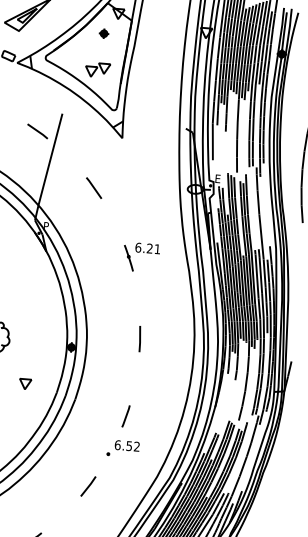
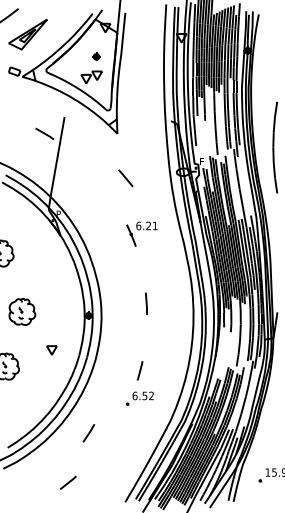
part: (104, 33) -> (96, 56), moved
line: (93, 188) -> (125, 178), moved
line: (87, 486) -> (88, 433), moved

